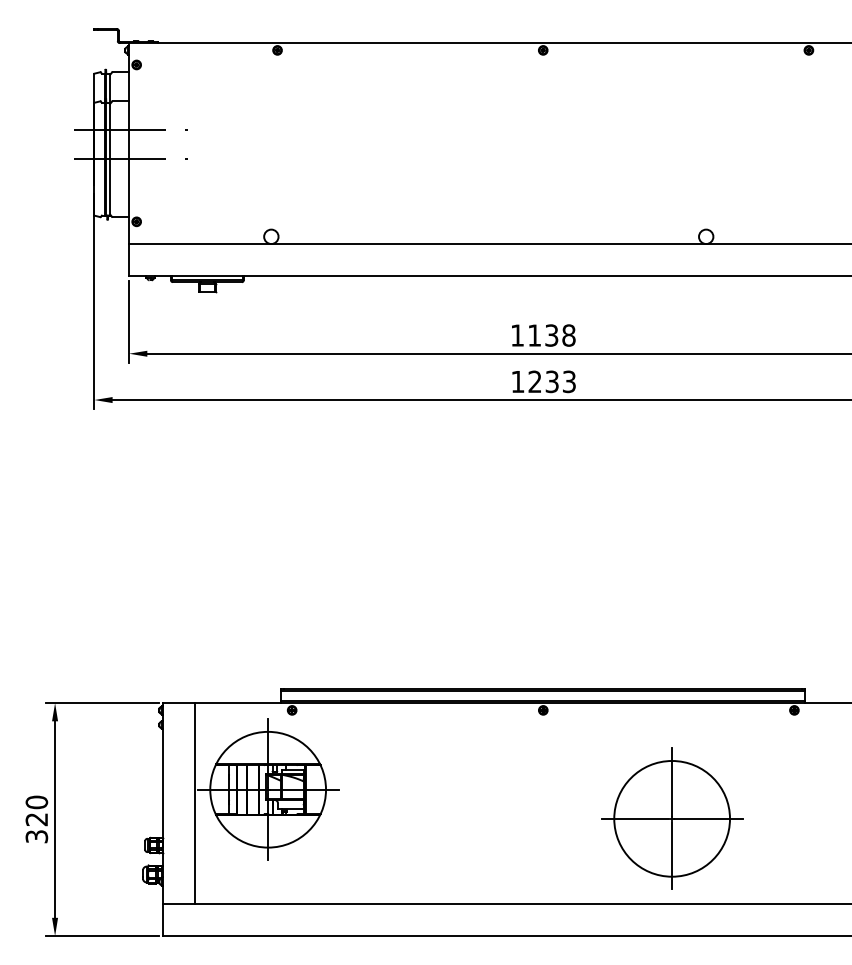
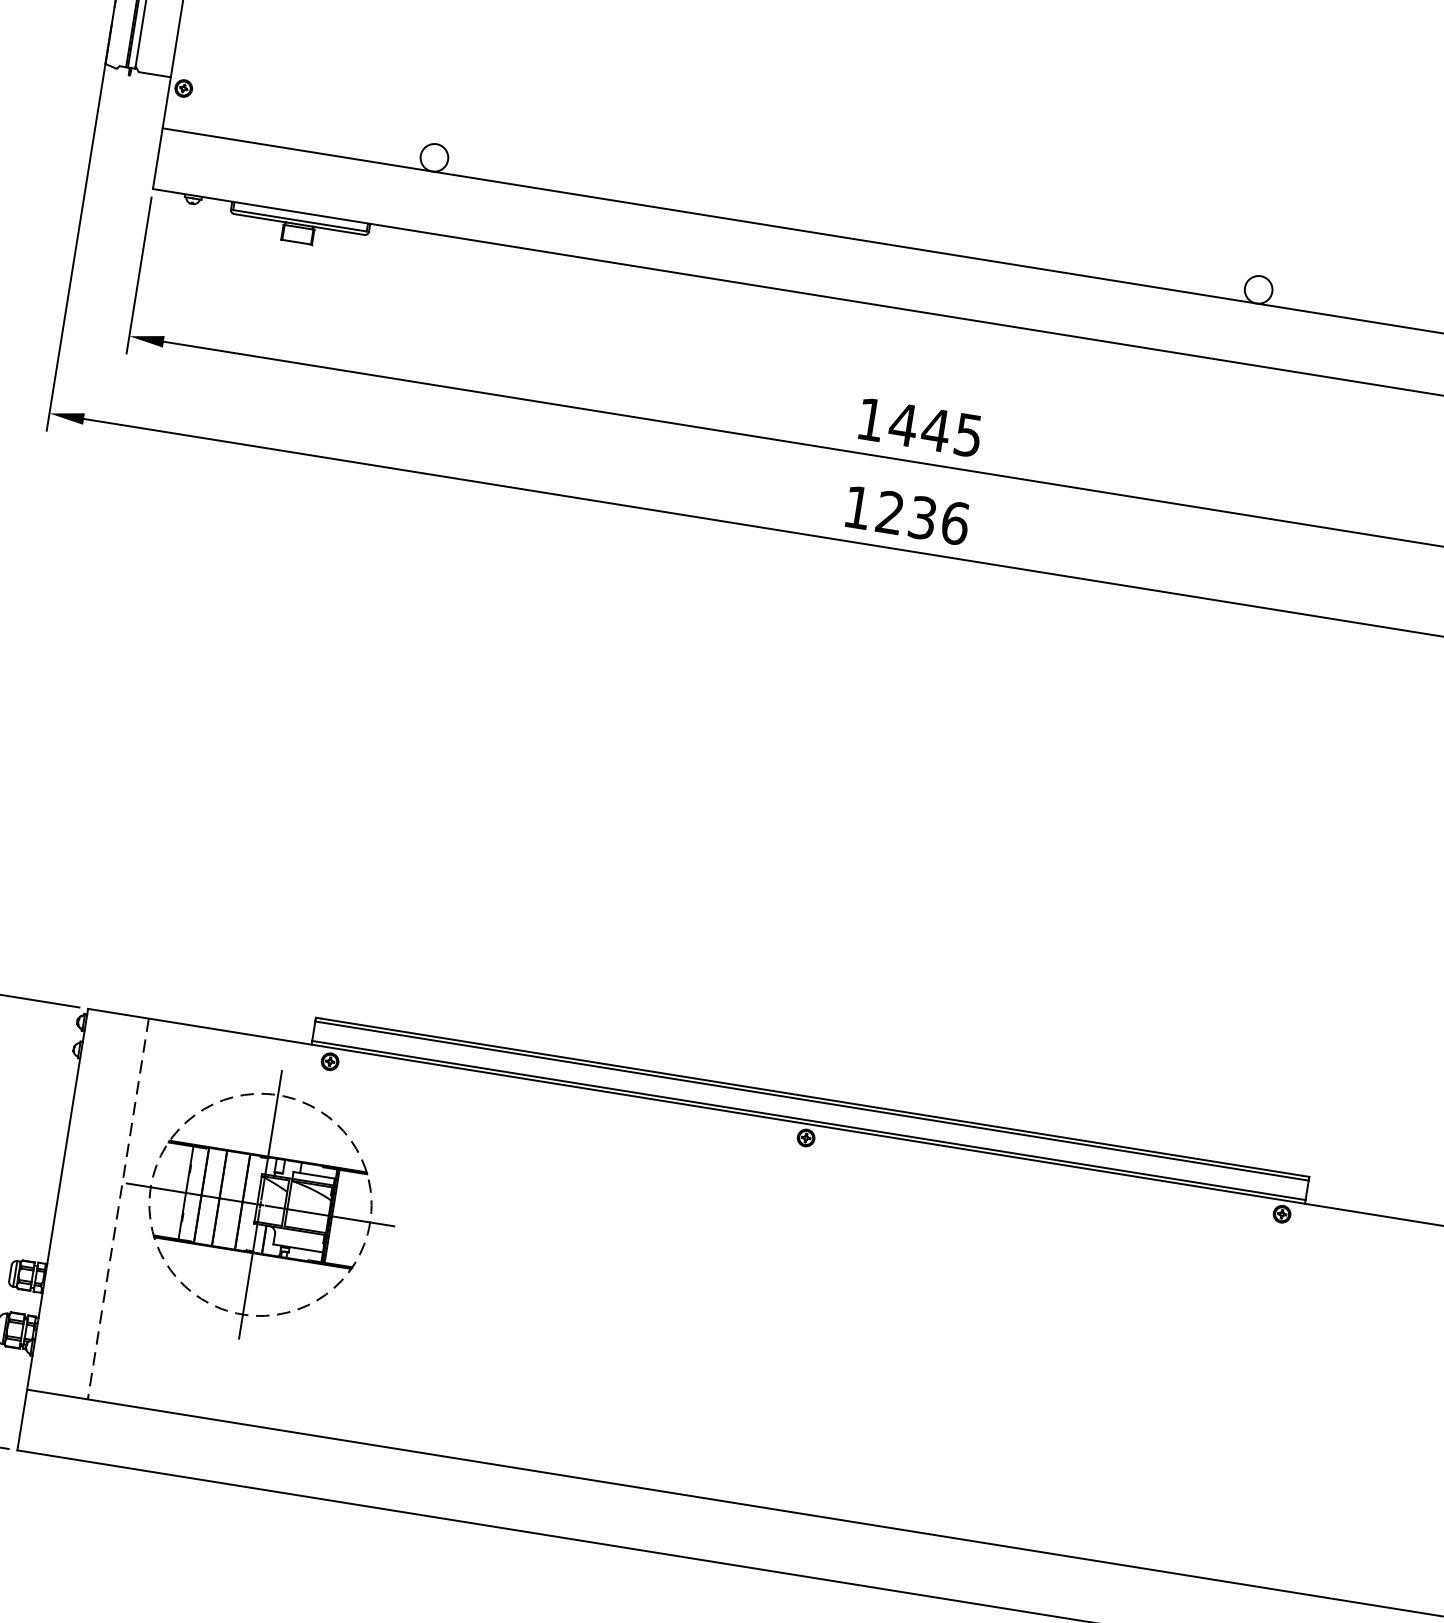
text: (551, 335) -> (935, 429), 1138 -> 1445
text: (569, 381) -> (955, 522), 1233 -> 1236
circle: (268, 789) -> (261, 1204), solid -> dashed
line: (195, 804) -> (118, 1210), solid -> dashed
part: (672, 818) -> (1018, 1382), removed

